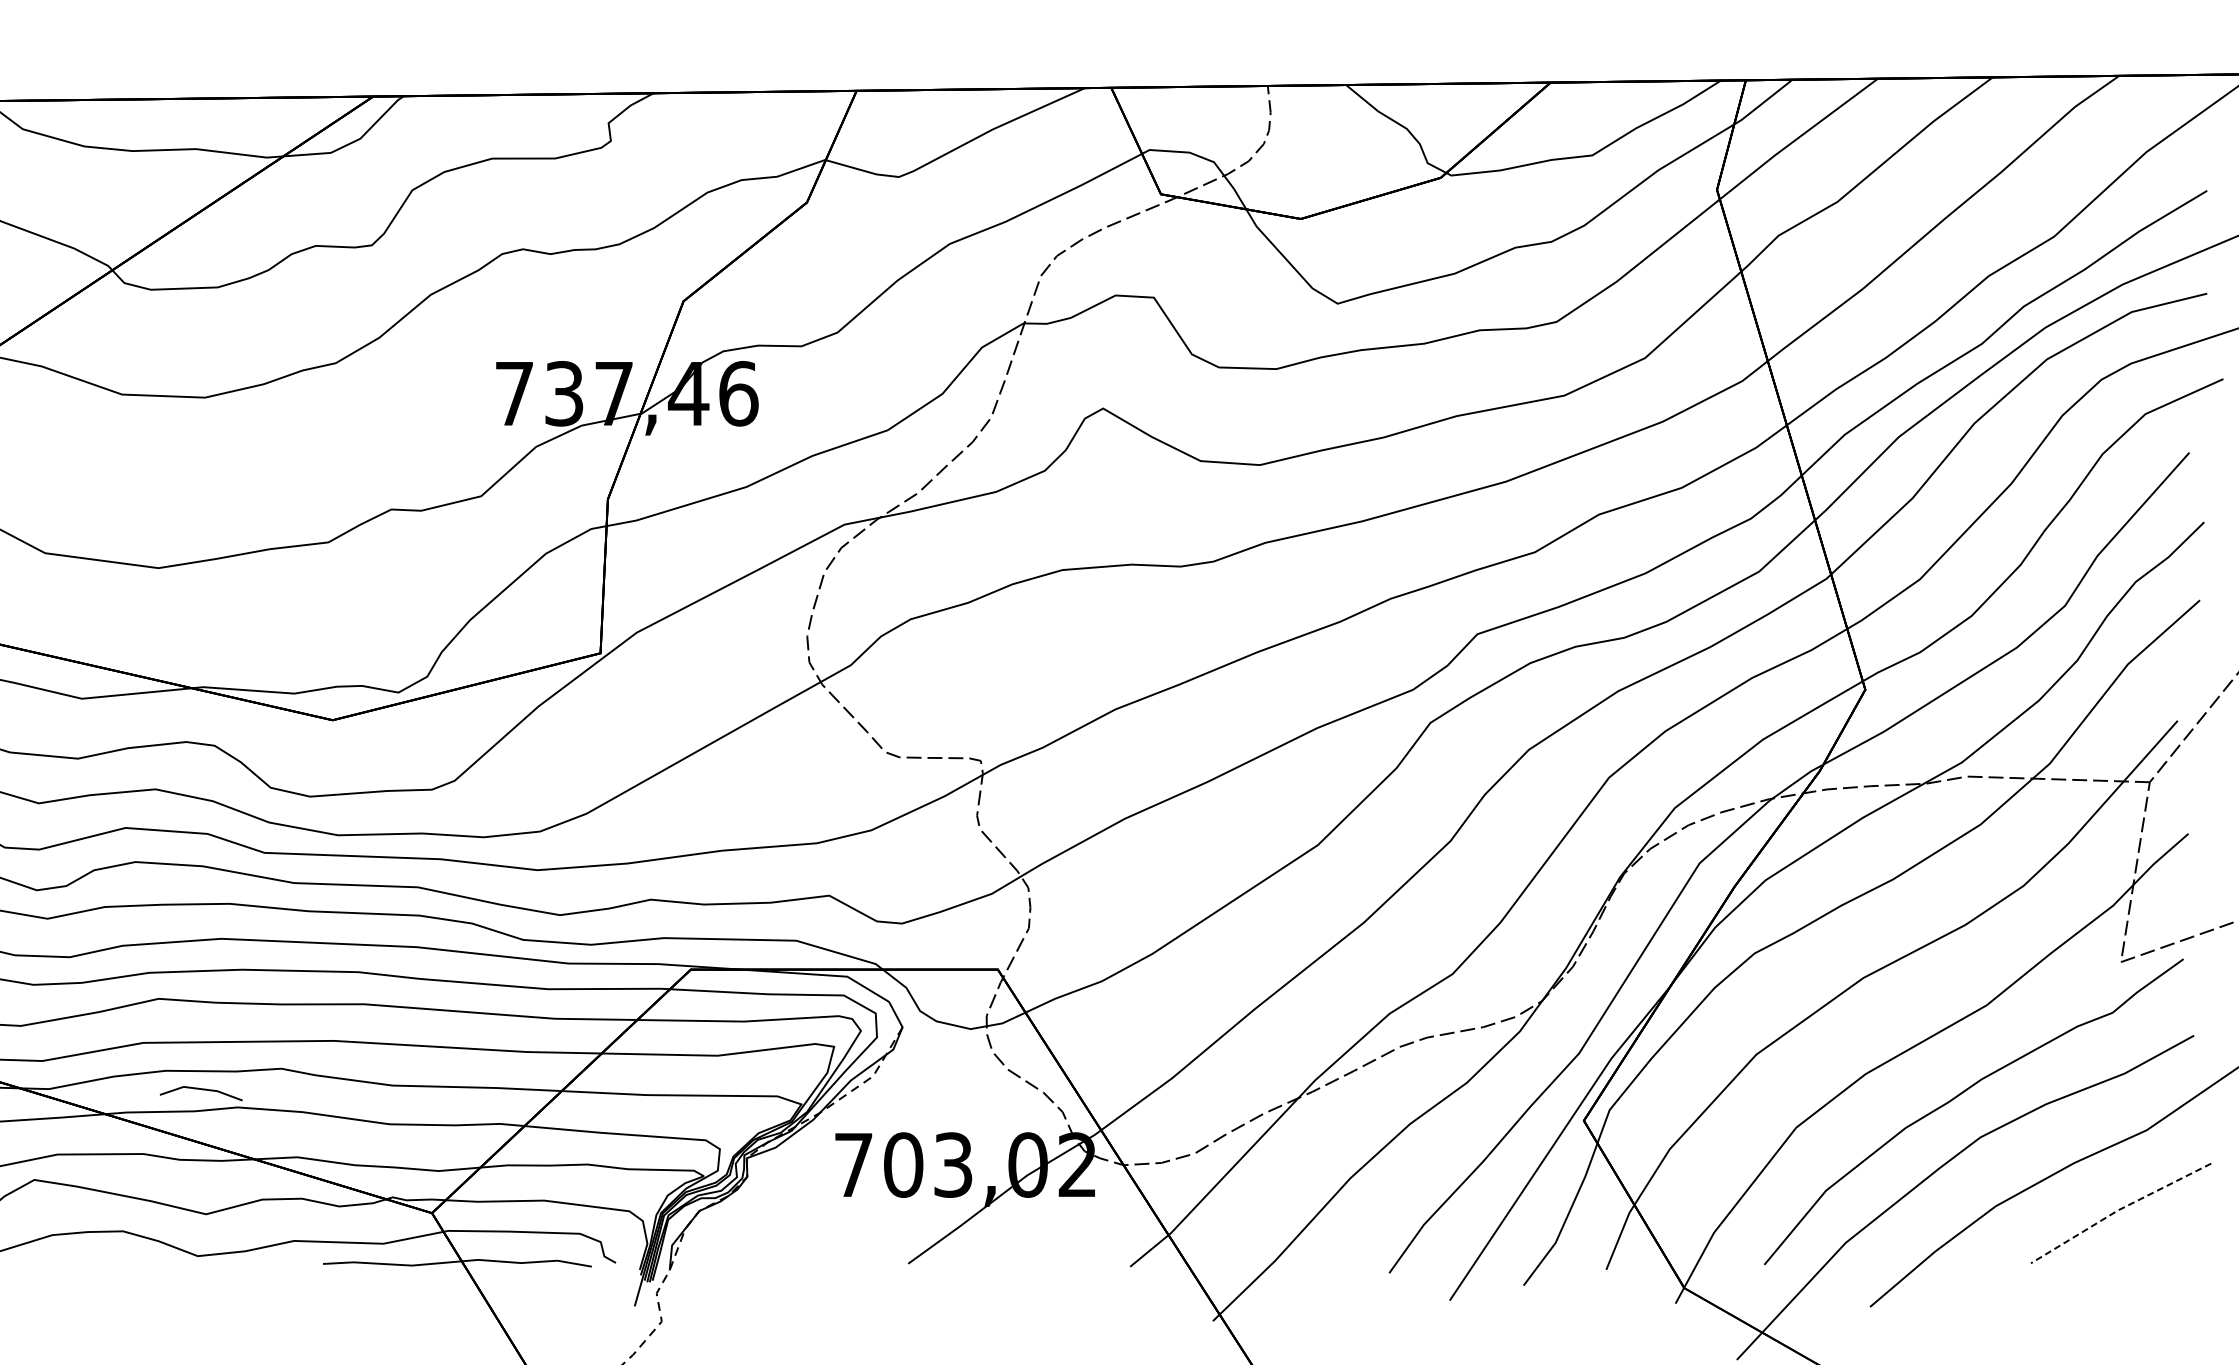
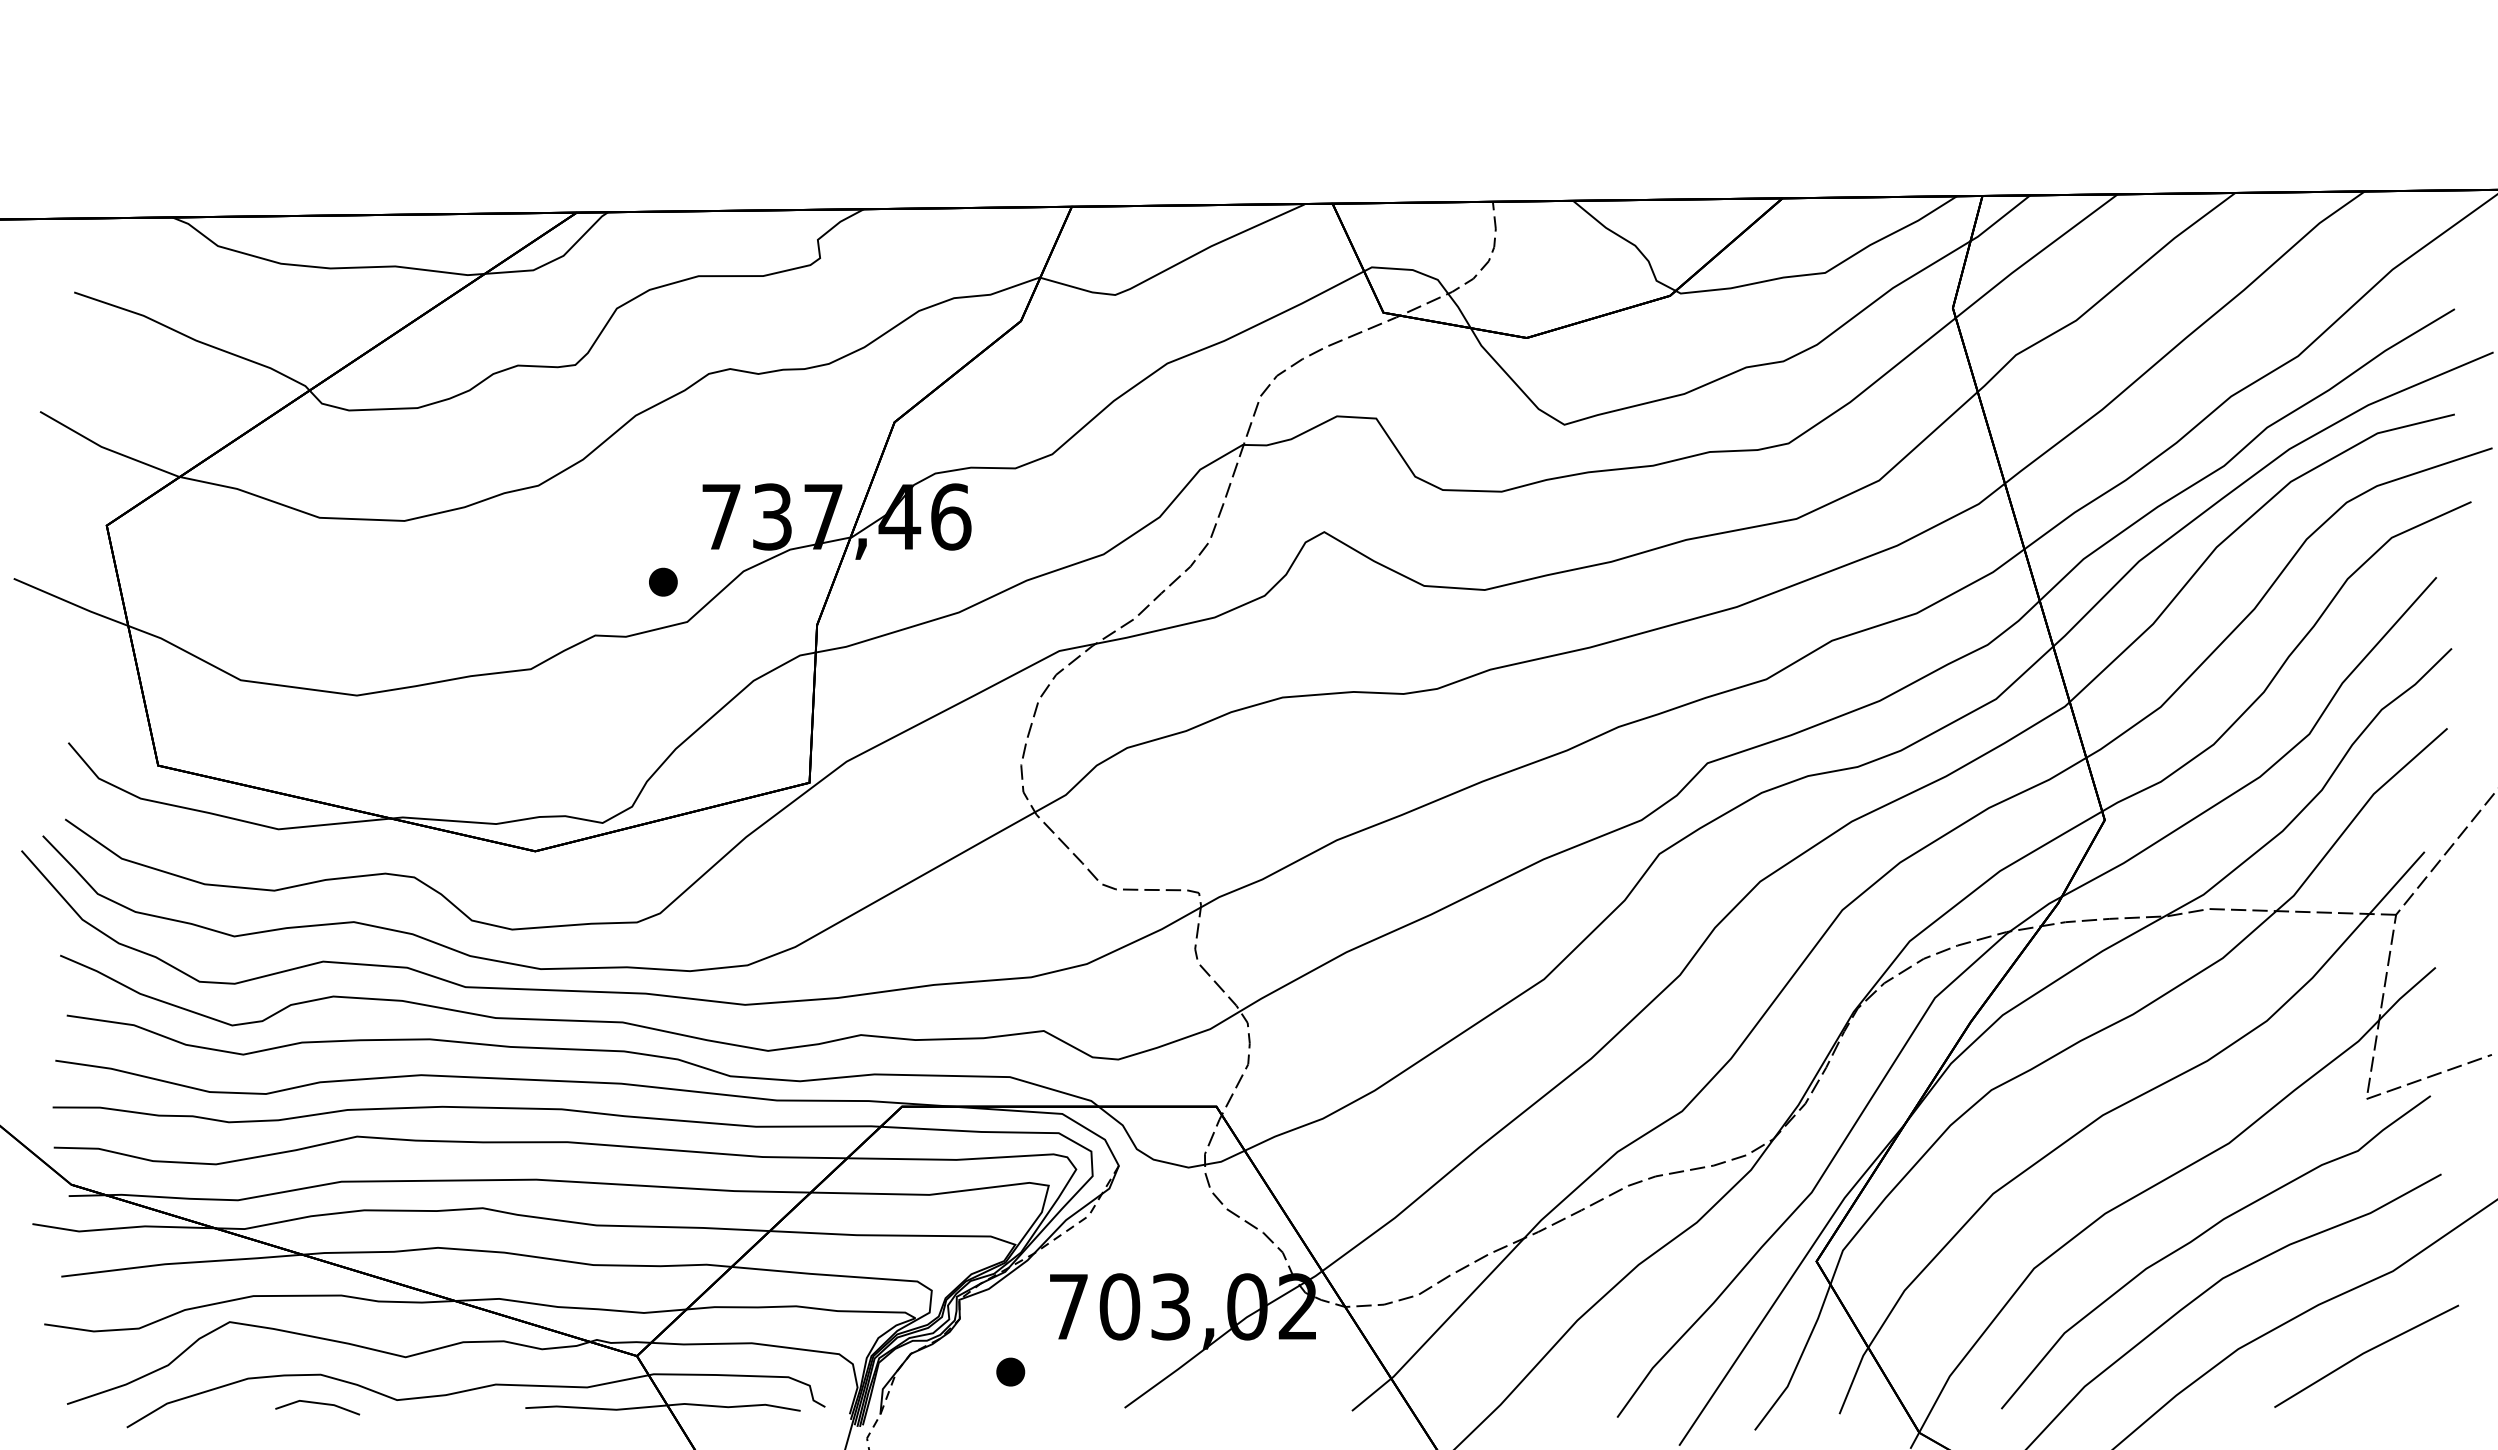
part: (457, 456) -> (663, 581), added
line: (202, 1090) -> (318, 1404), moved
line: (2118, 1210) -> (2364, 1353), dashed -> solid
part: (796, 1228) -> (1010, 1371), added

